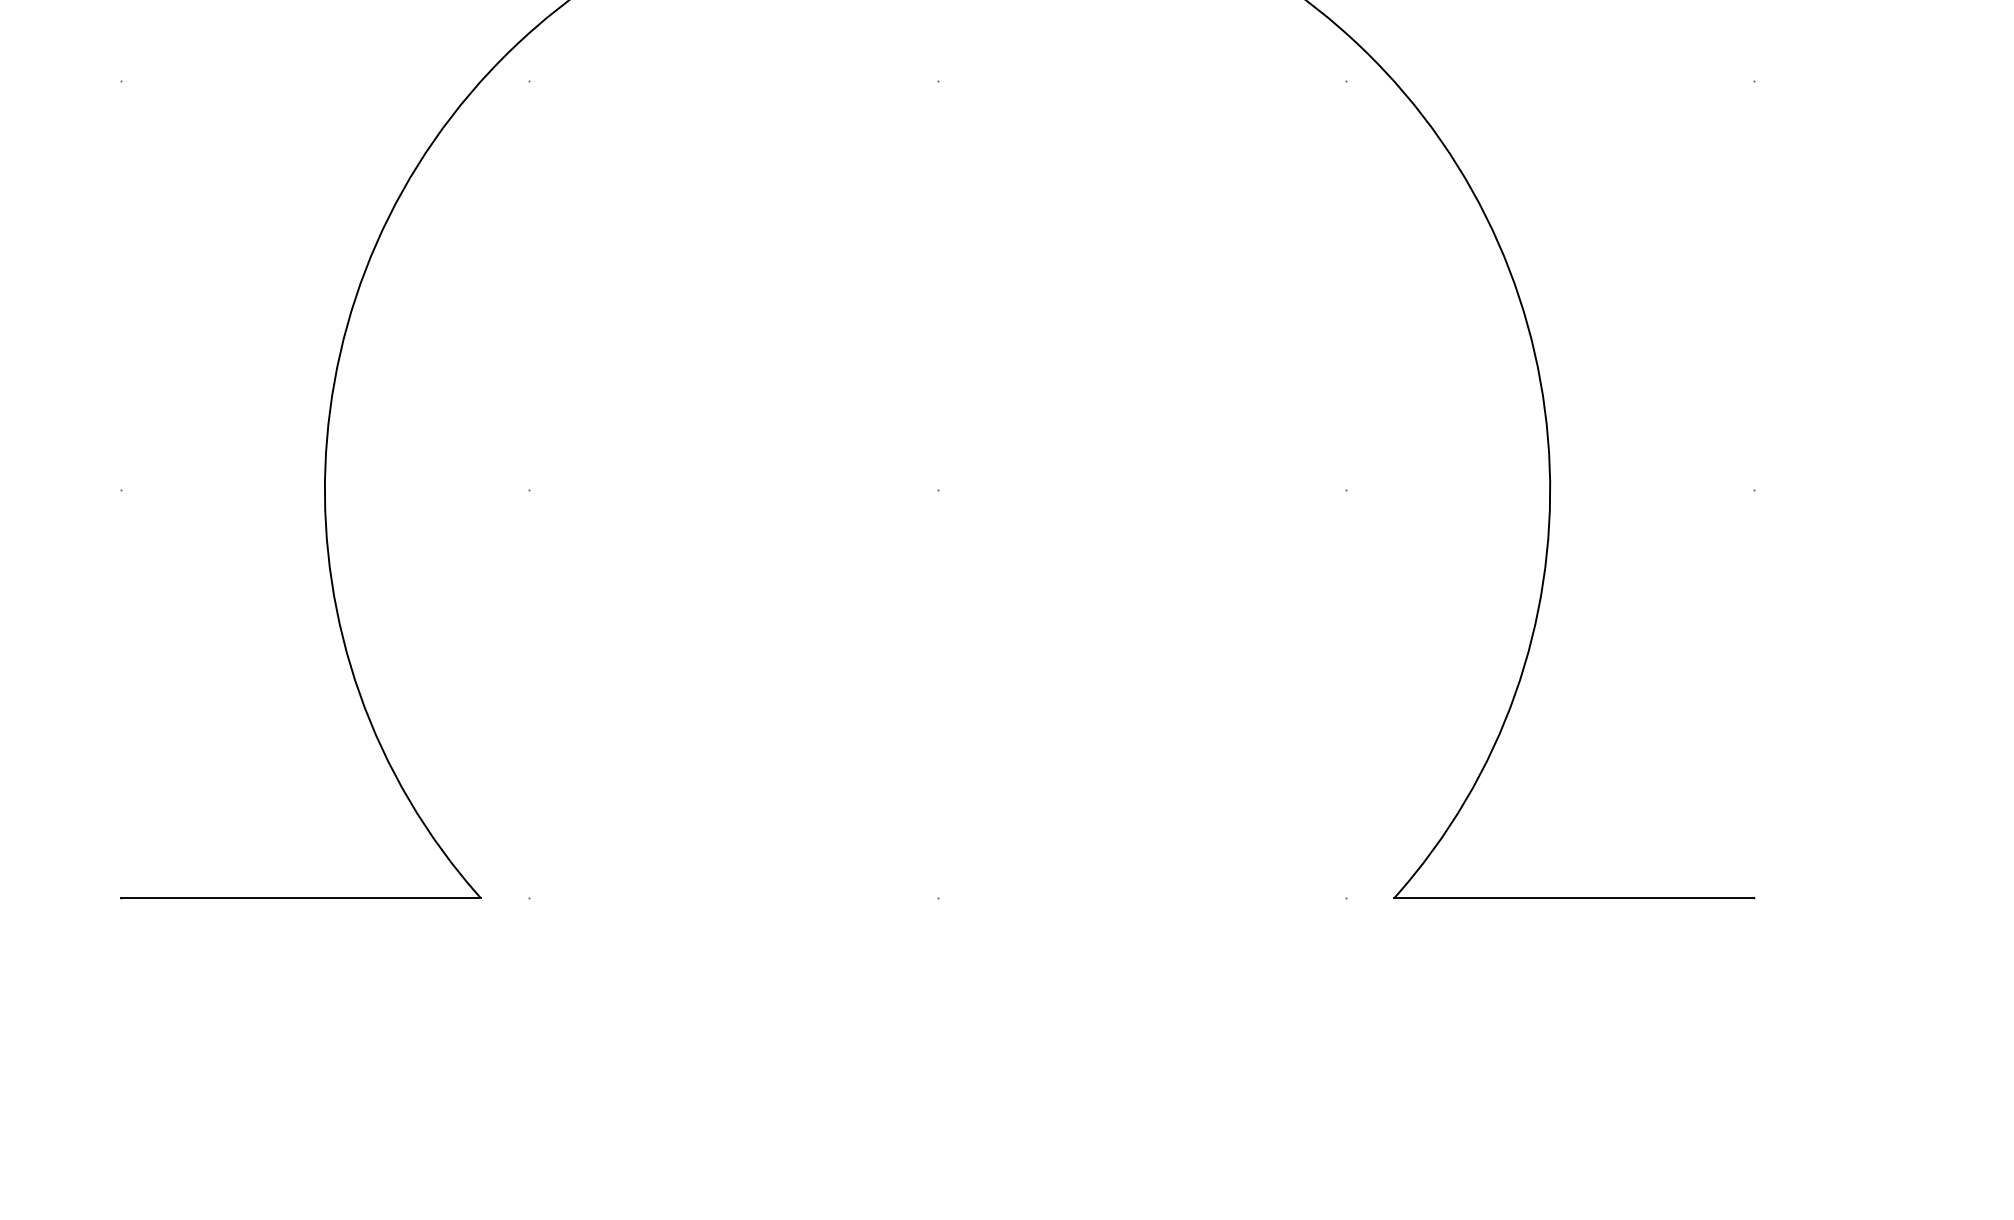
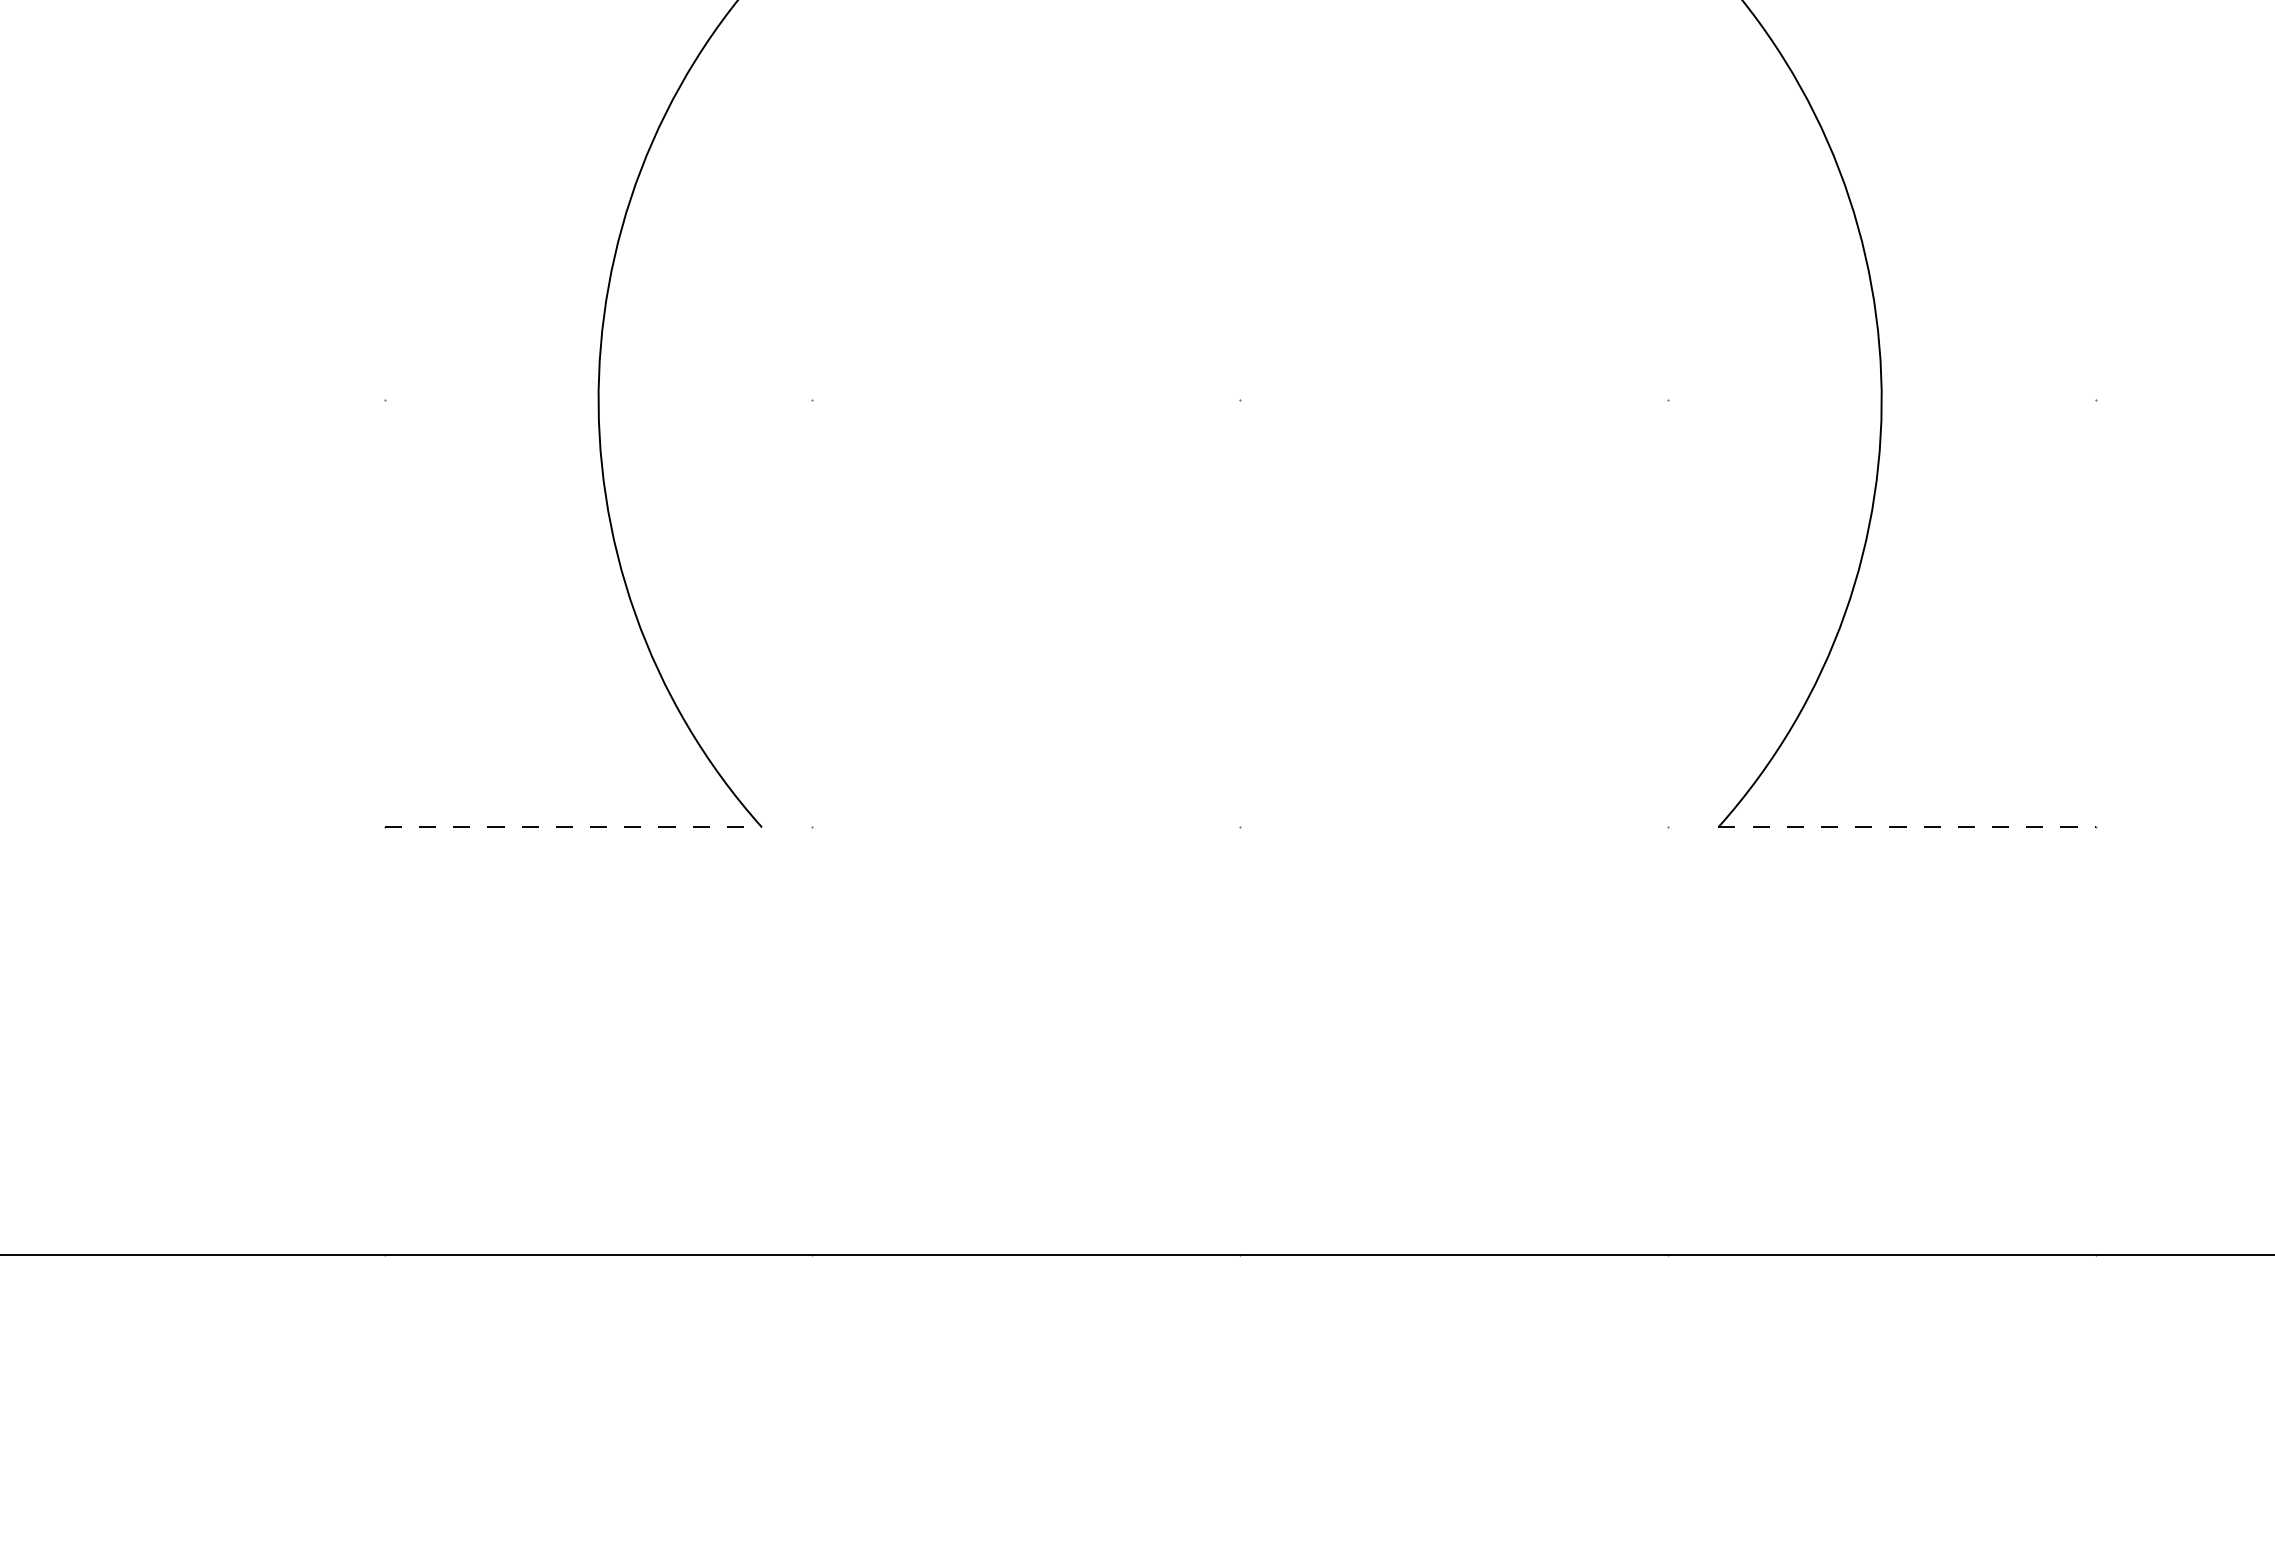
line: (300, 898) -> (573, 827), solid -> dashed
line: (1573, 898) -> (1906, 827), solid -> dashed

